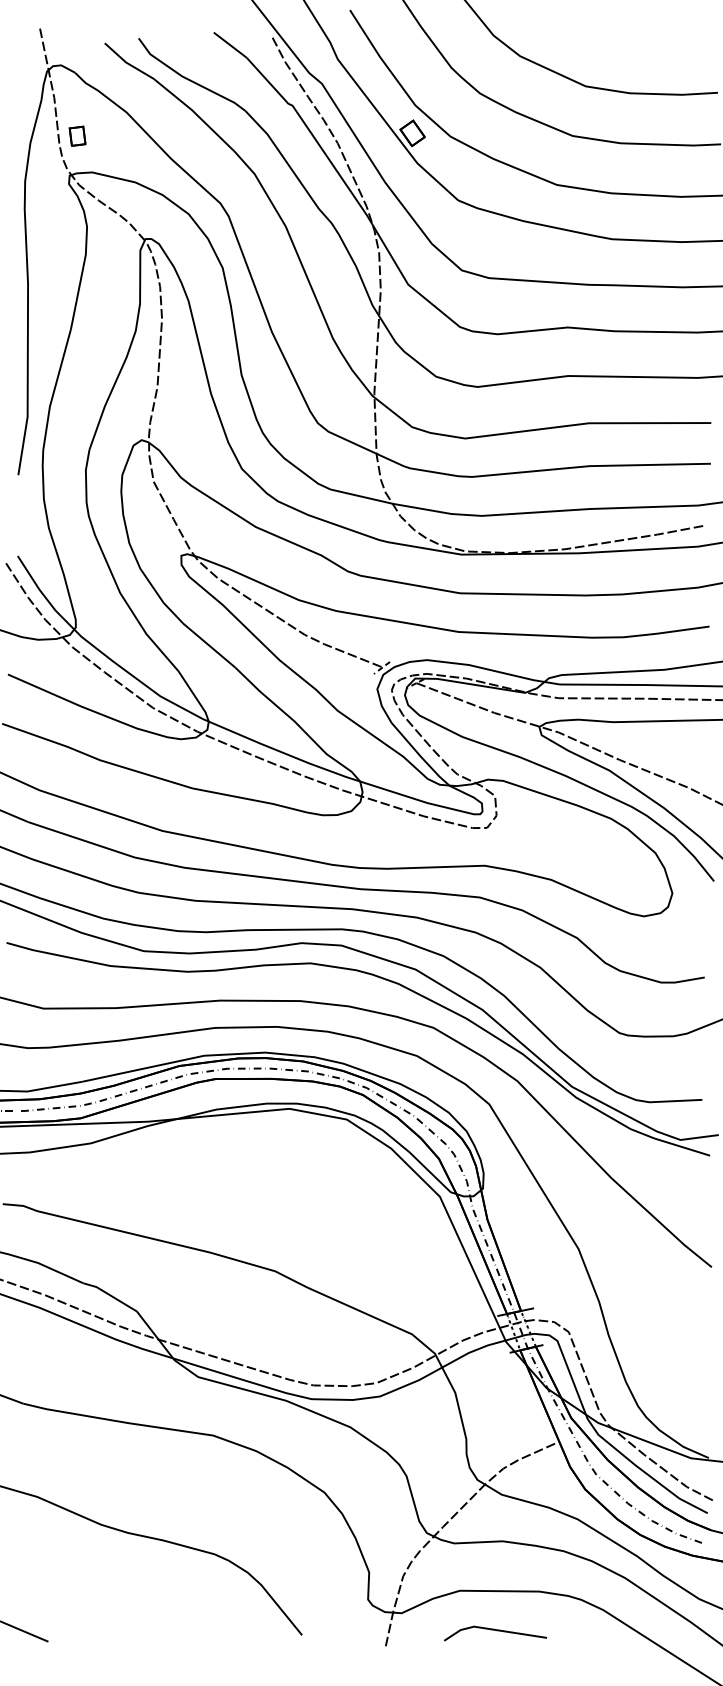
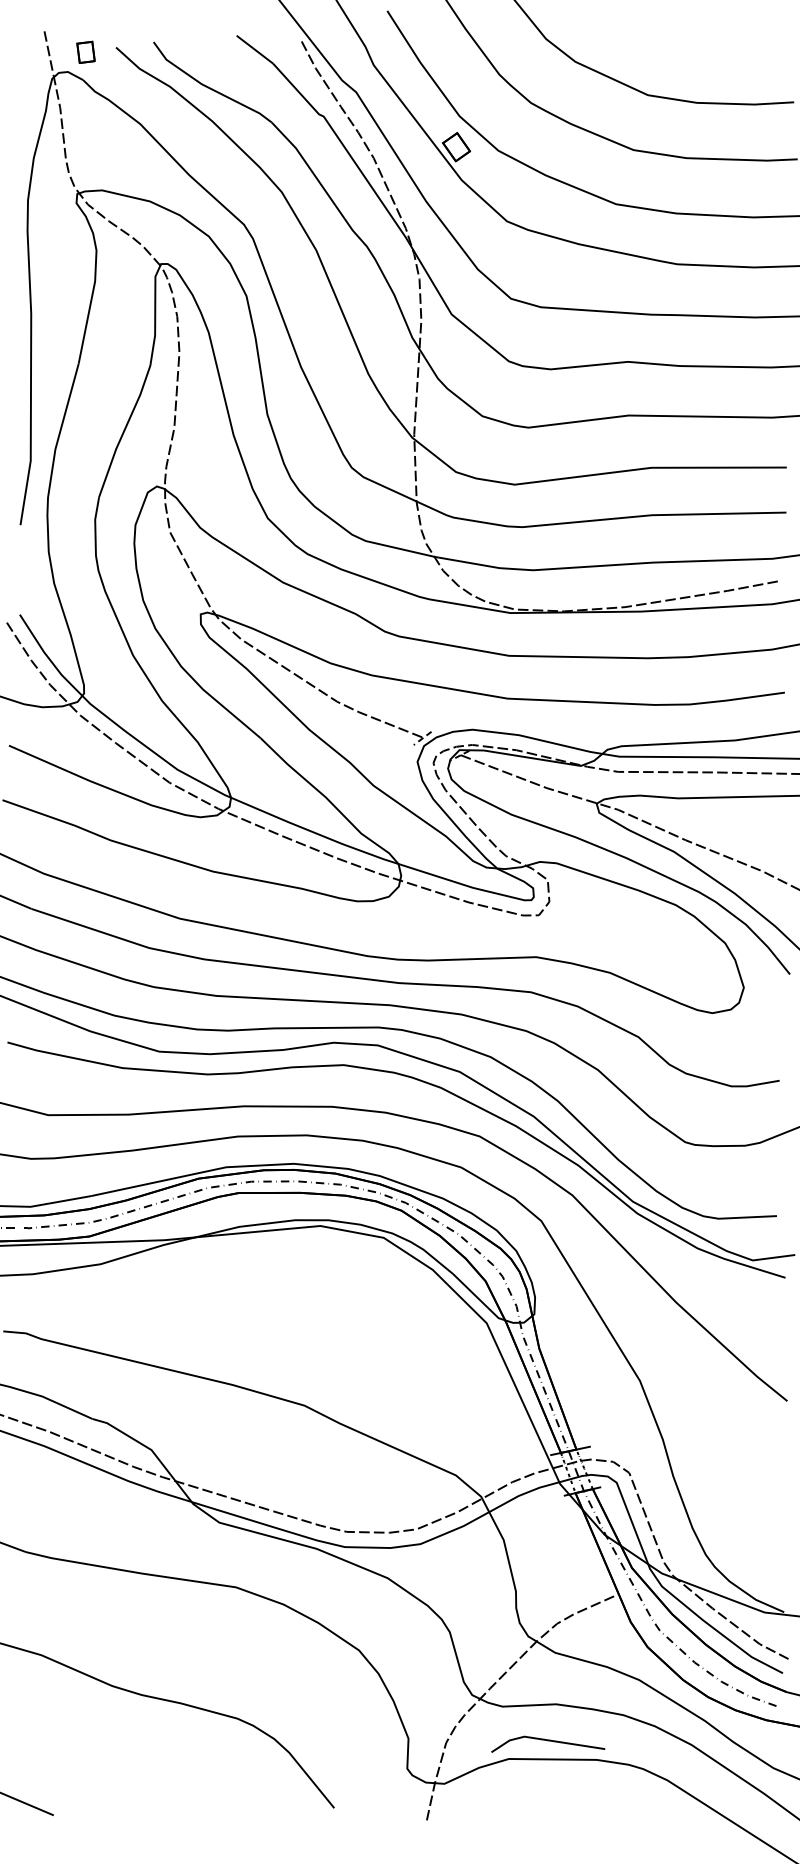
part: (77, 135) -> (85, 51), moved
line: (495, 1631) -> (548, 1741), moved

